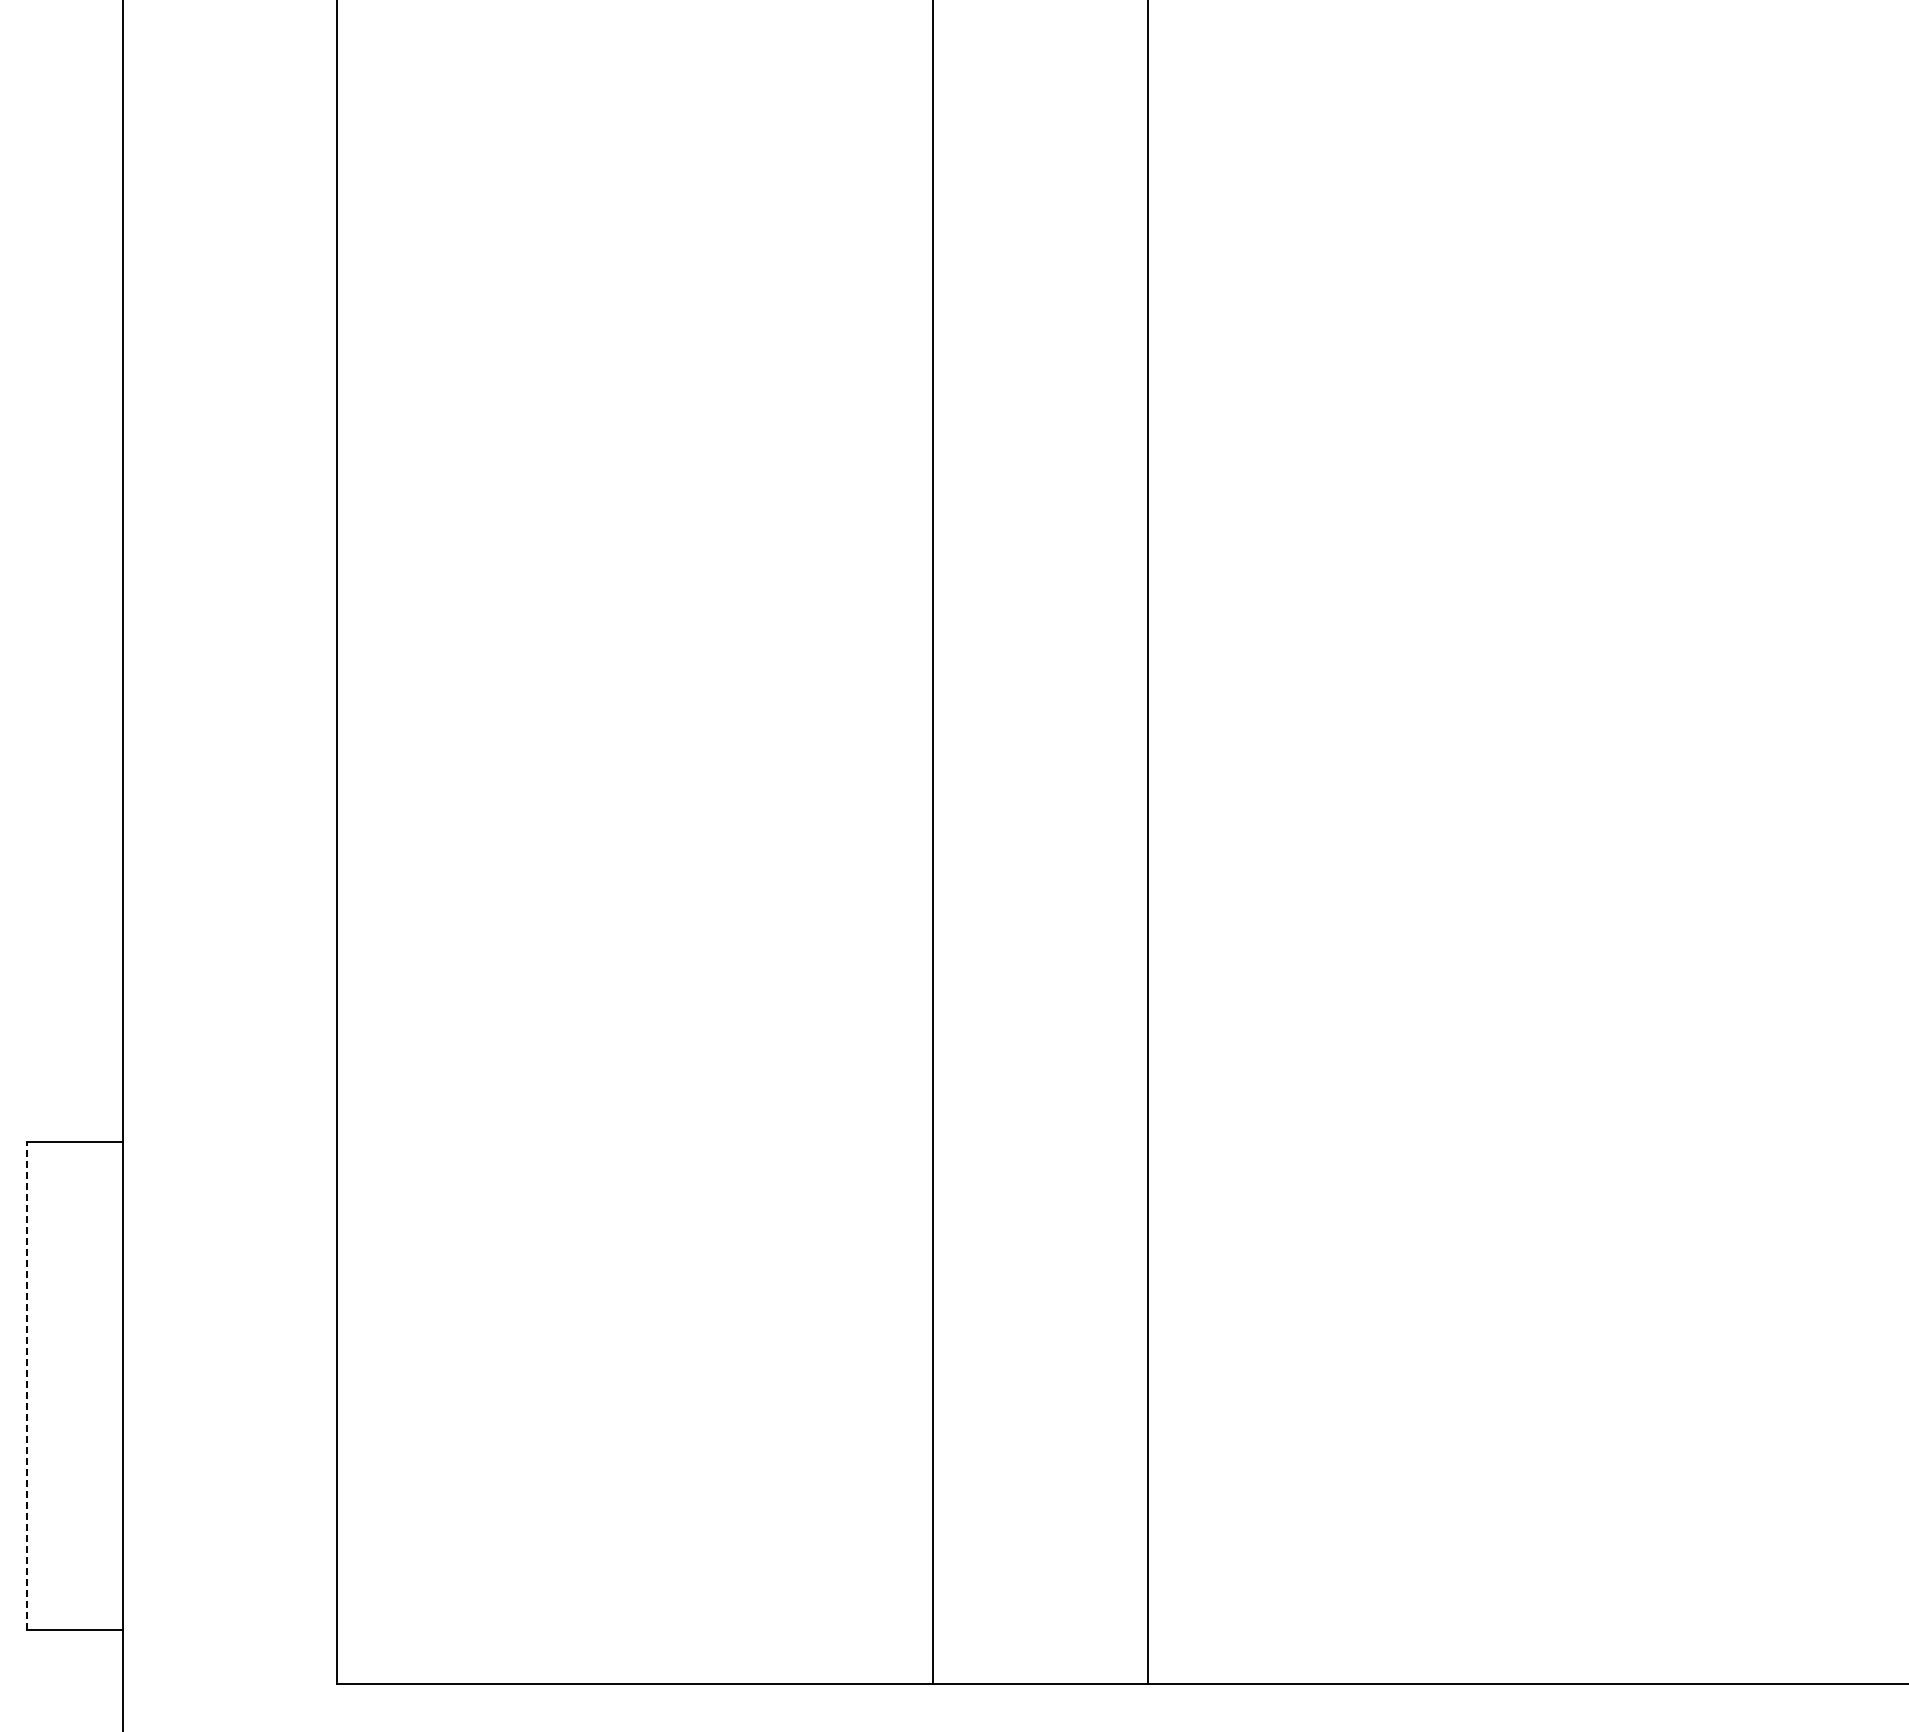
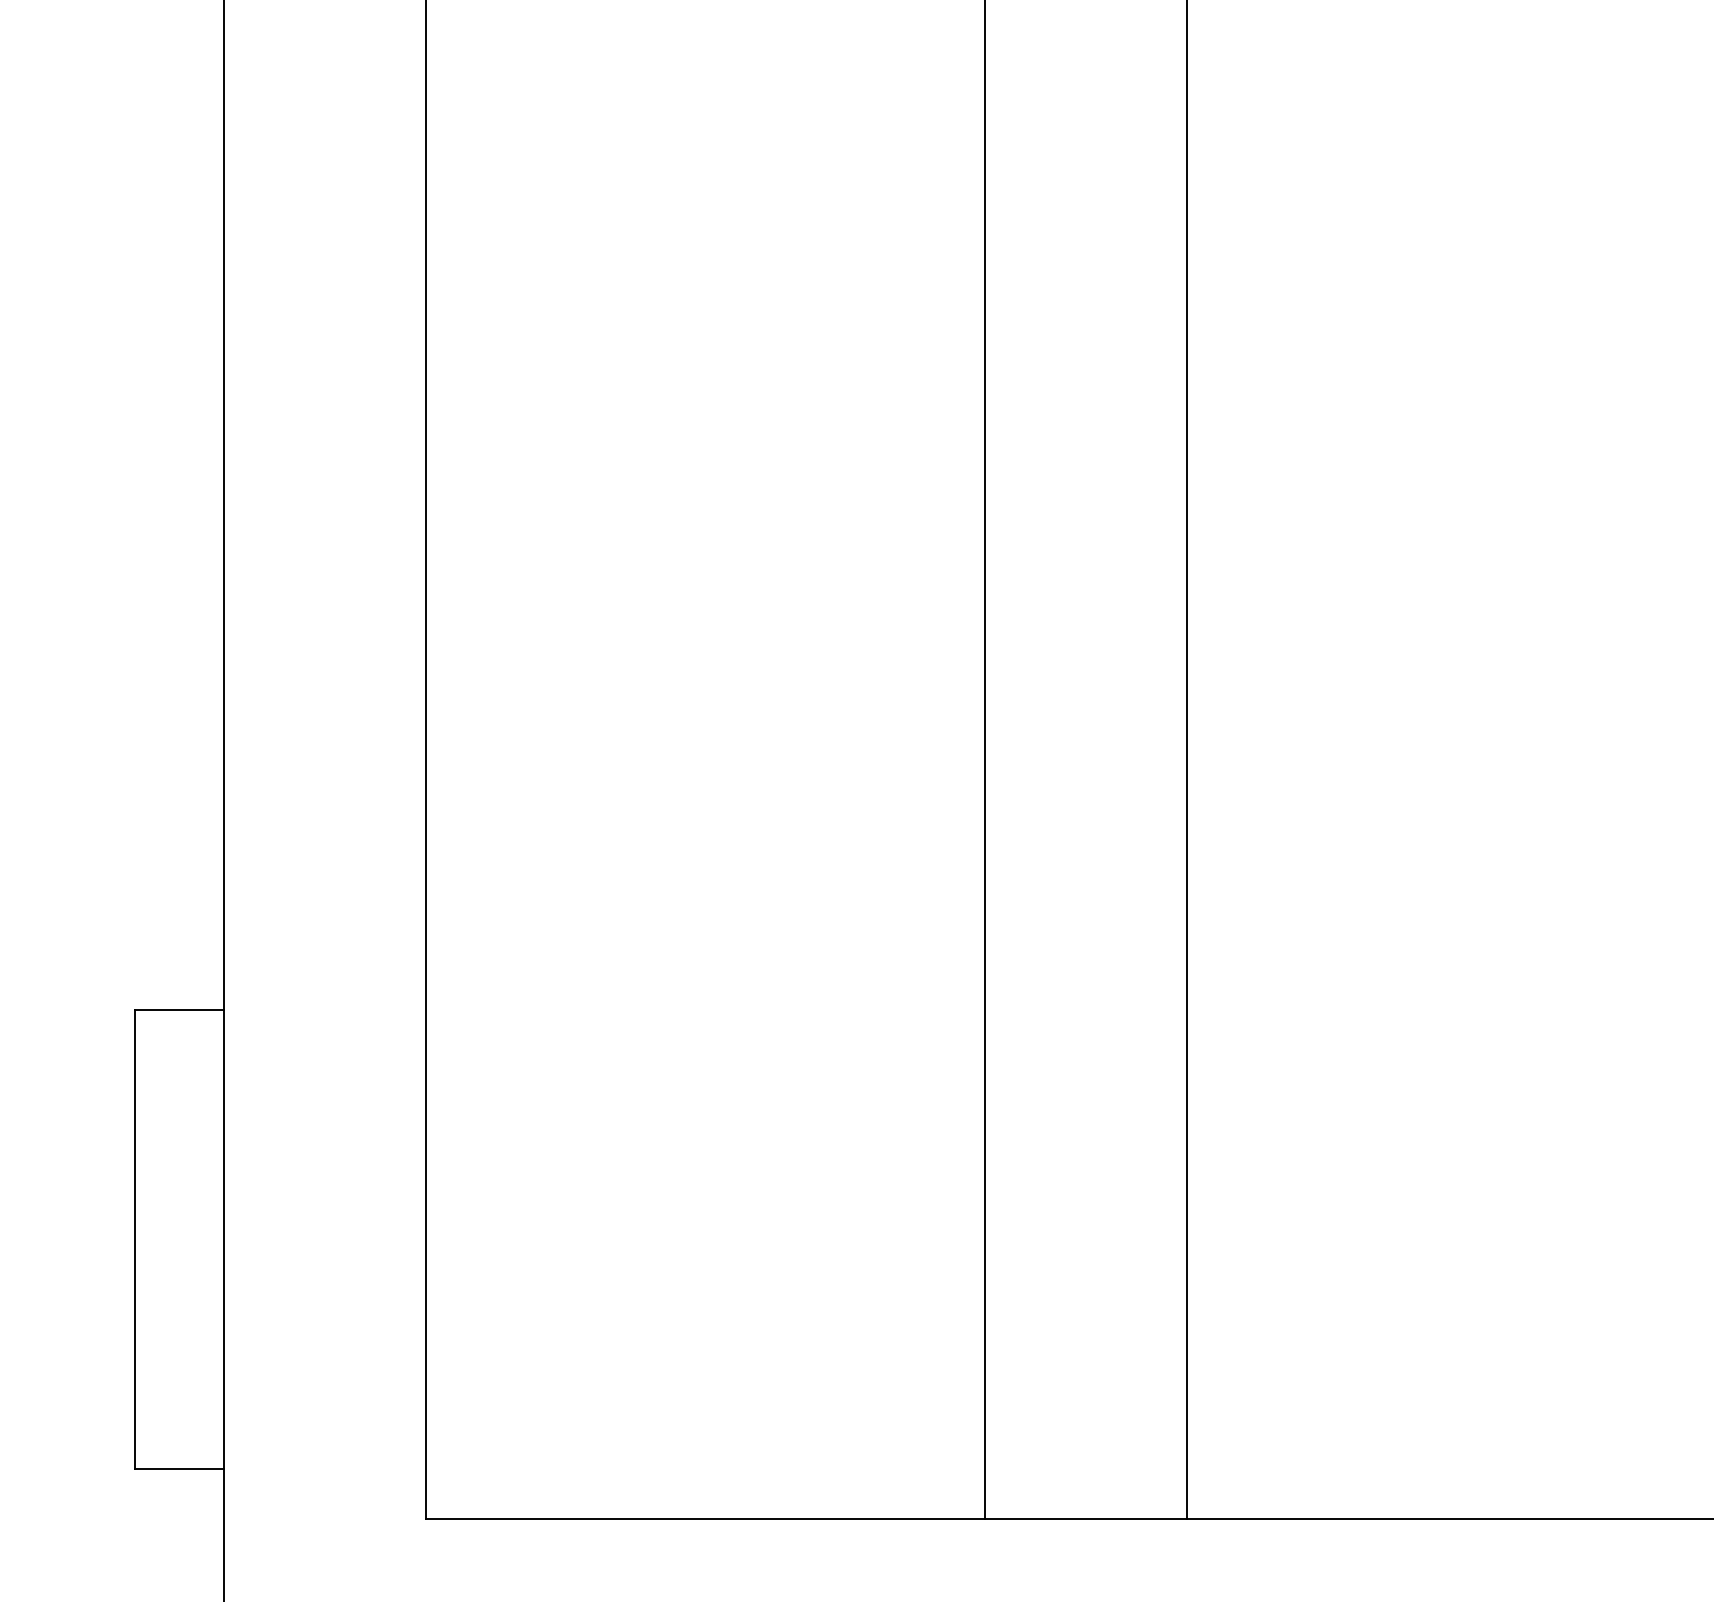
line: (27, 1385) -> (134, 1238), dashed -> solid

